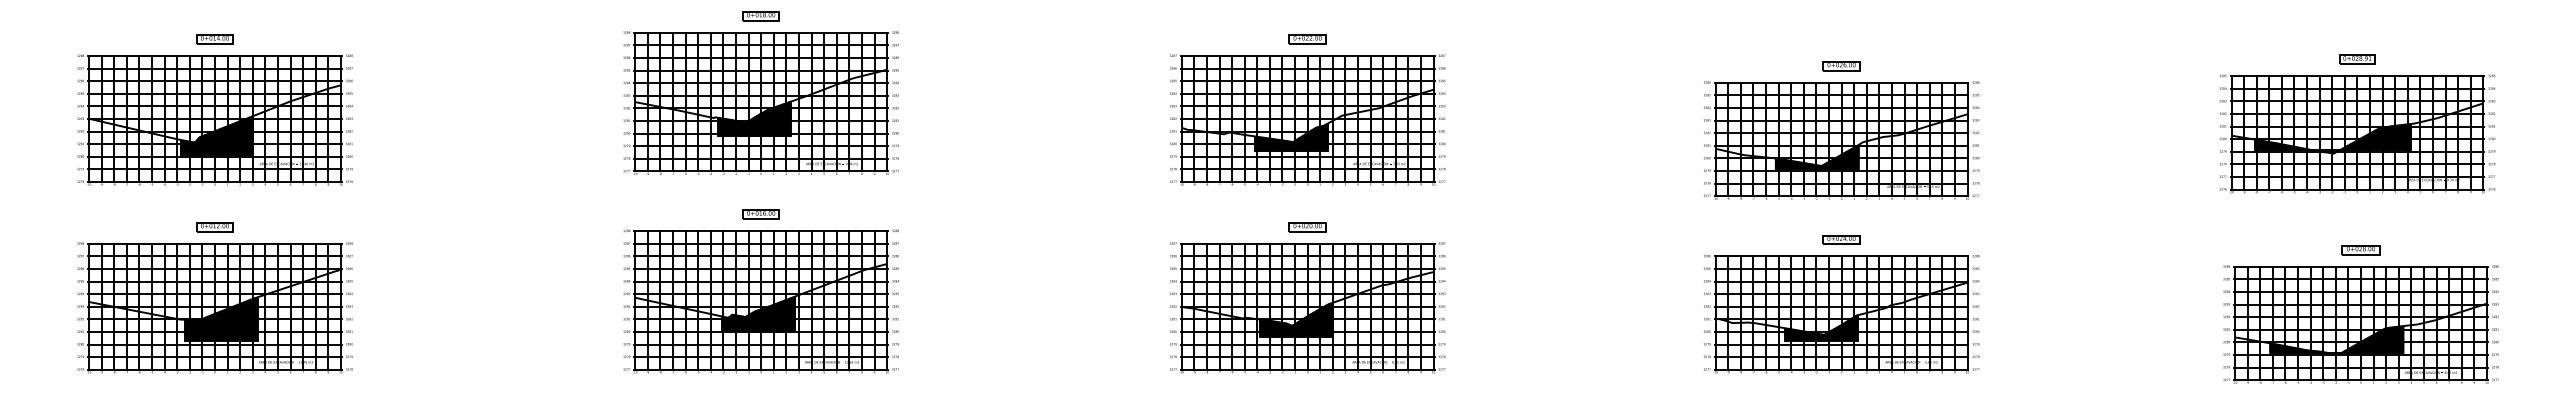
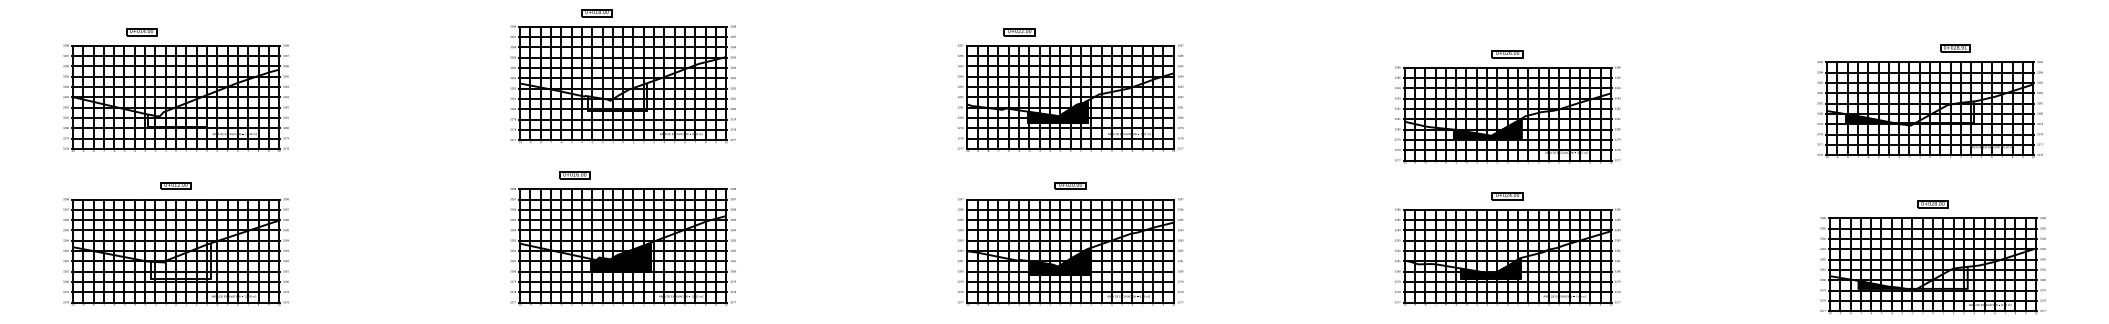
part: (760, 16) -> (596, 13), moved
part: (214, 39) -> (141, 32), moved
part: (1307, 39) -> (1019, 32), moved
part: (2357, 59) -> (1955, 48), moved
hatch: (753, 118) -> (616, 96), removed
hatch: (216, 135) -> (177, 110), removed
hatch: (2375, 136) -> (1944, 111), removed
part: (760, 214) -> (574, 175), moved
hatch: (220, 318) -> (180, 260), removed
hatch: (2372, 339) -> (1942, 277), removed

